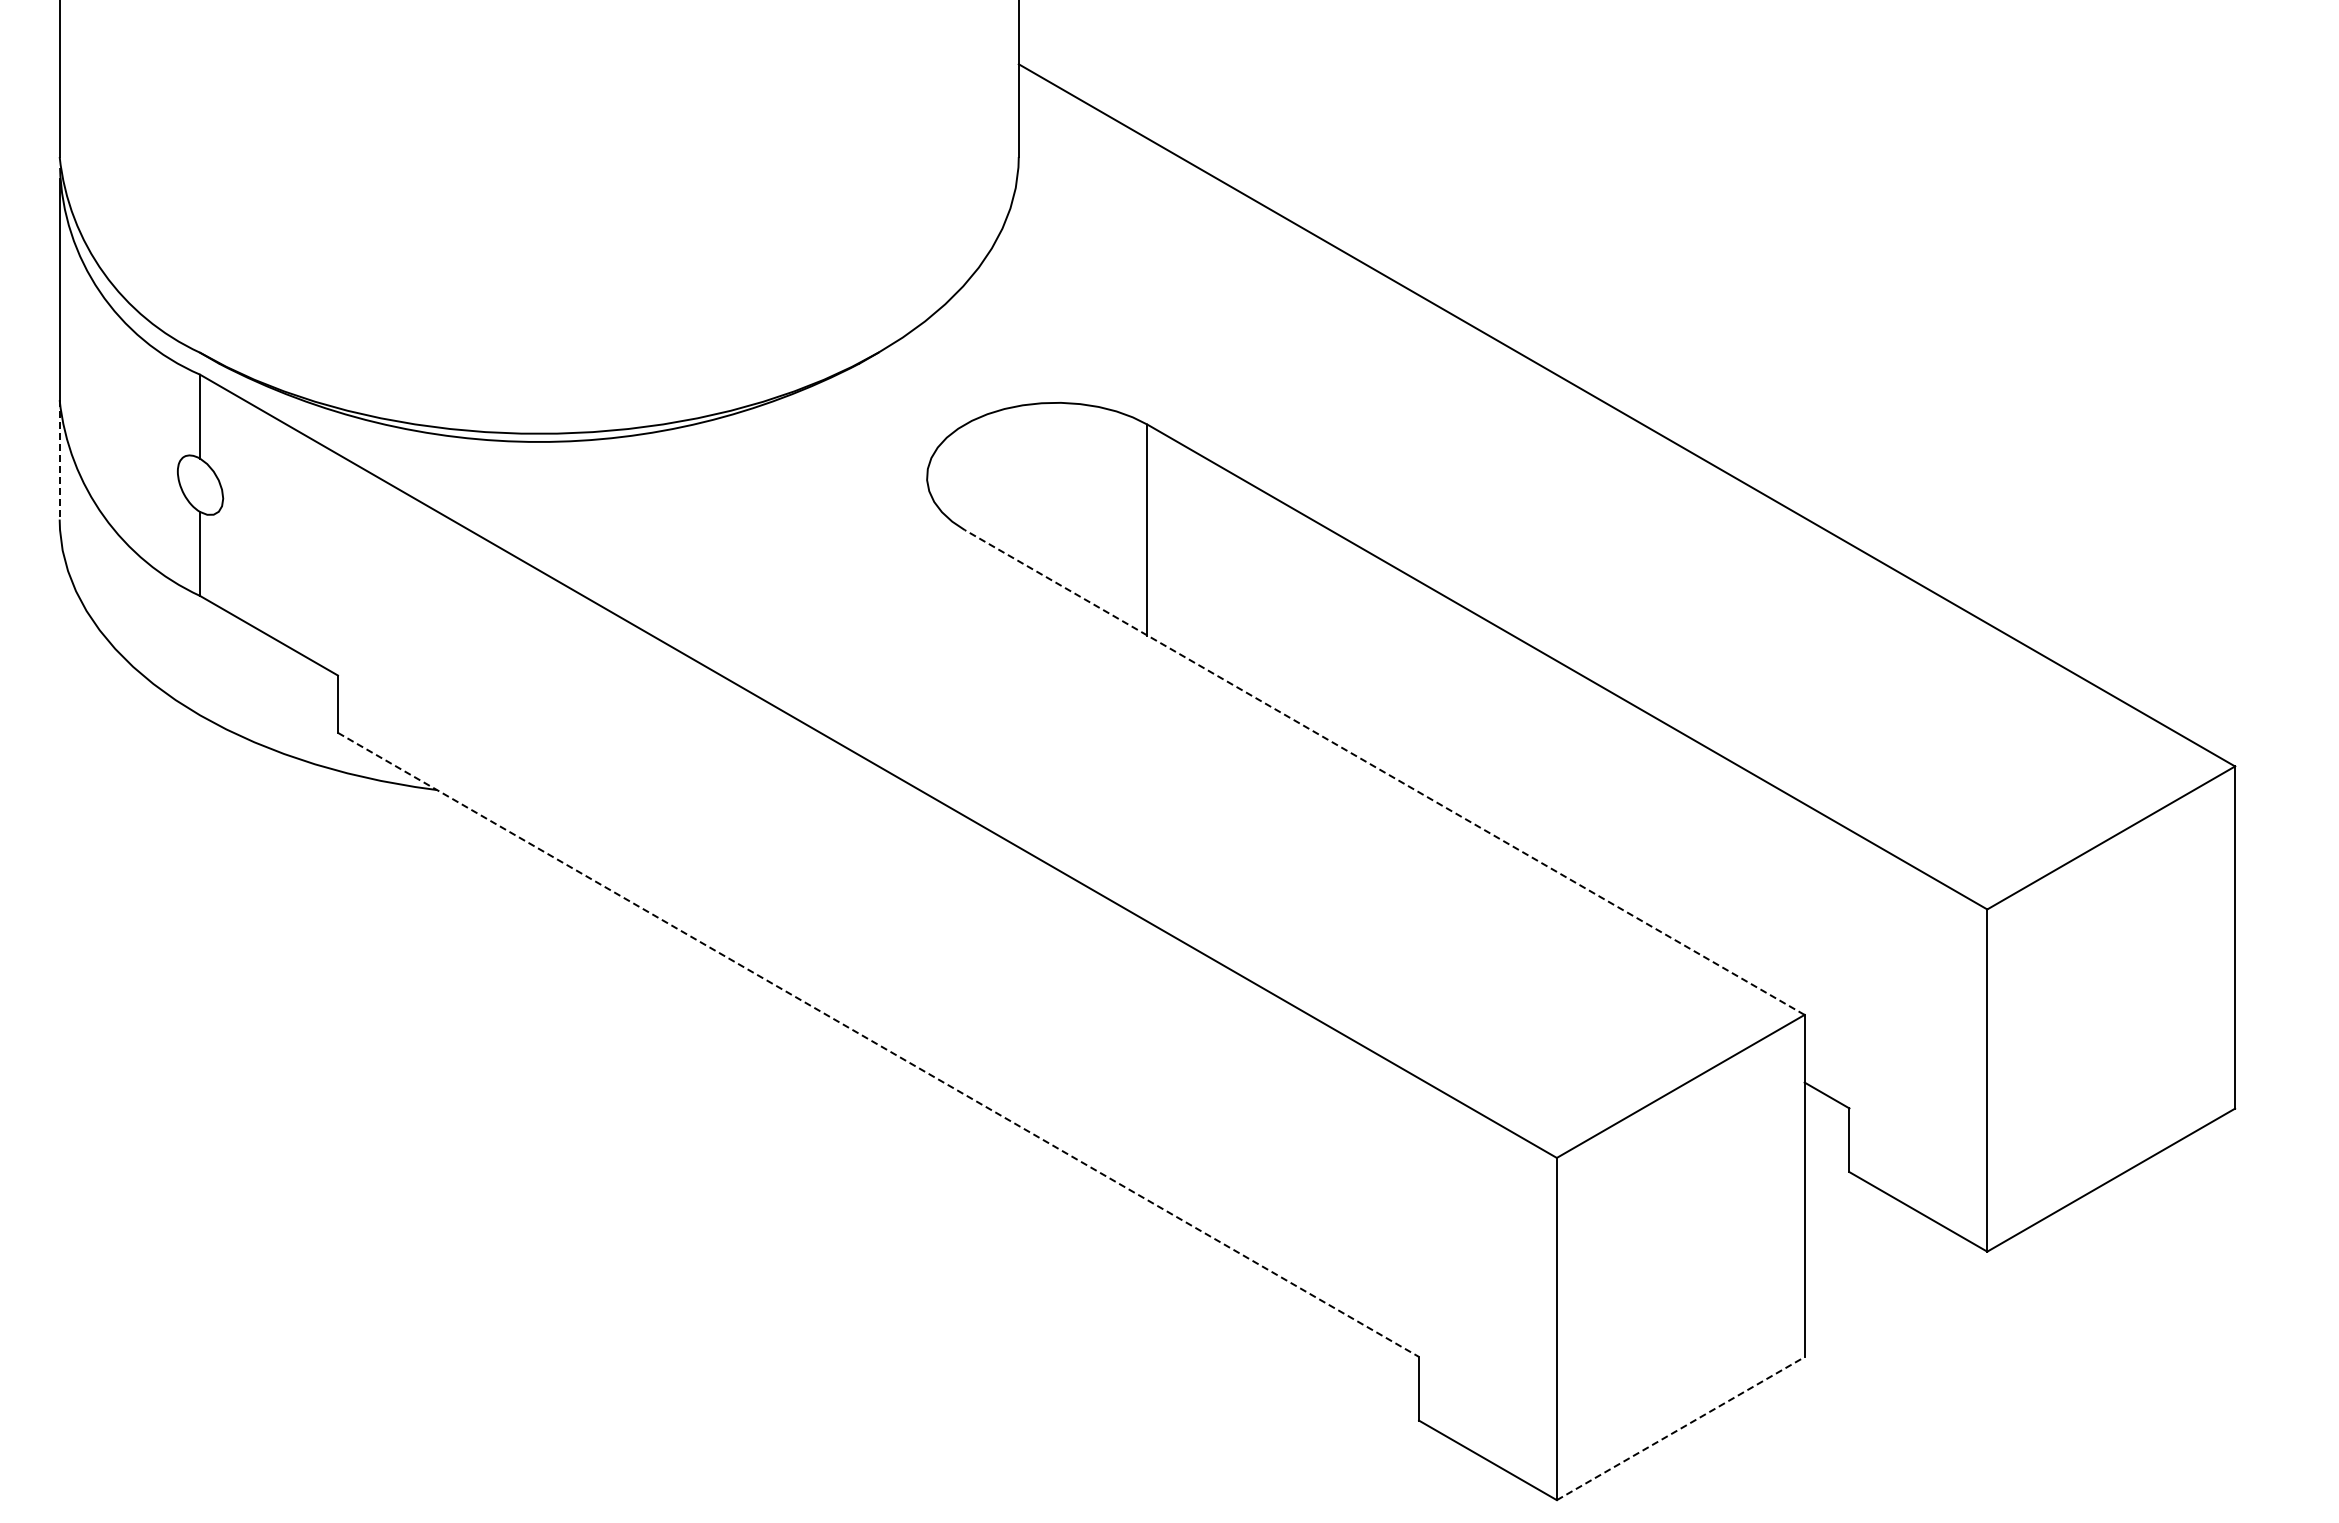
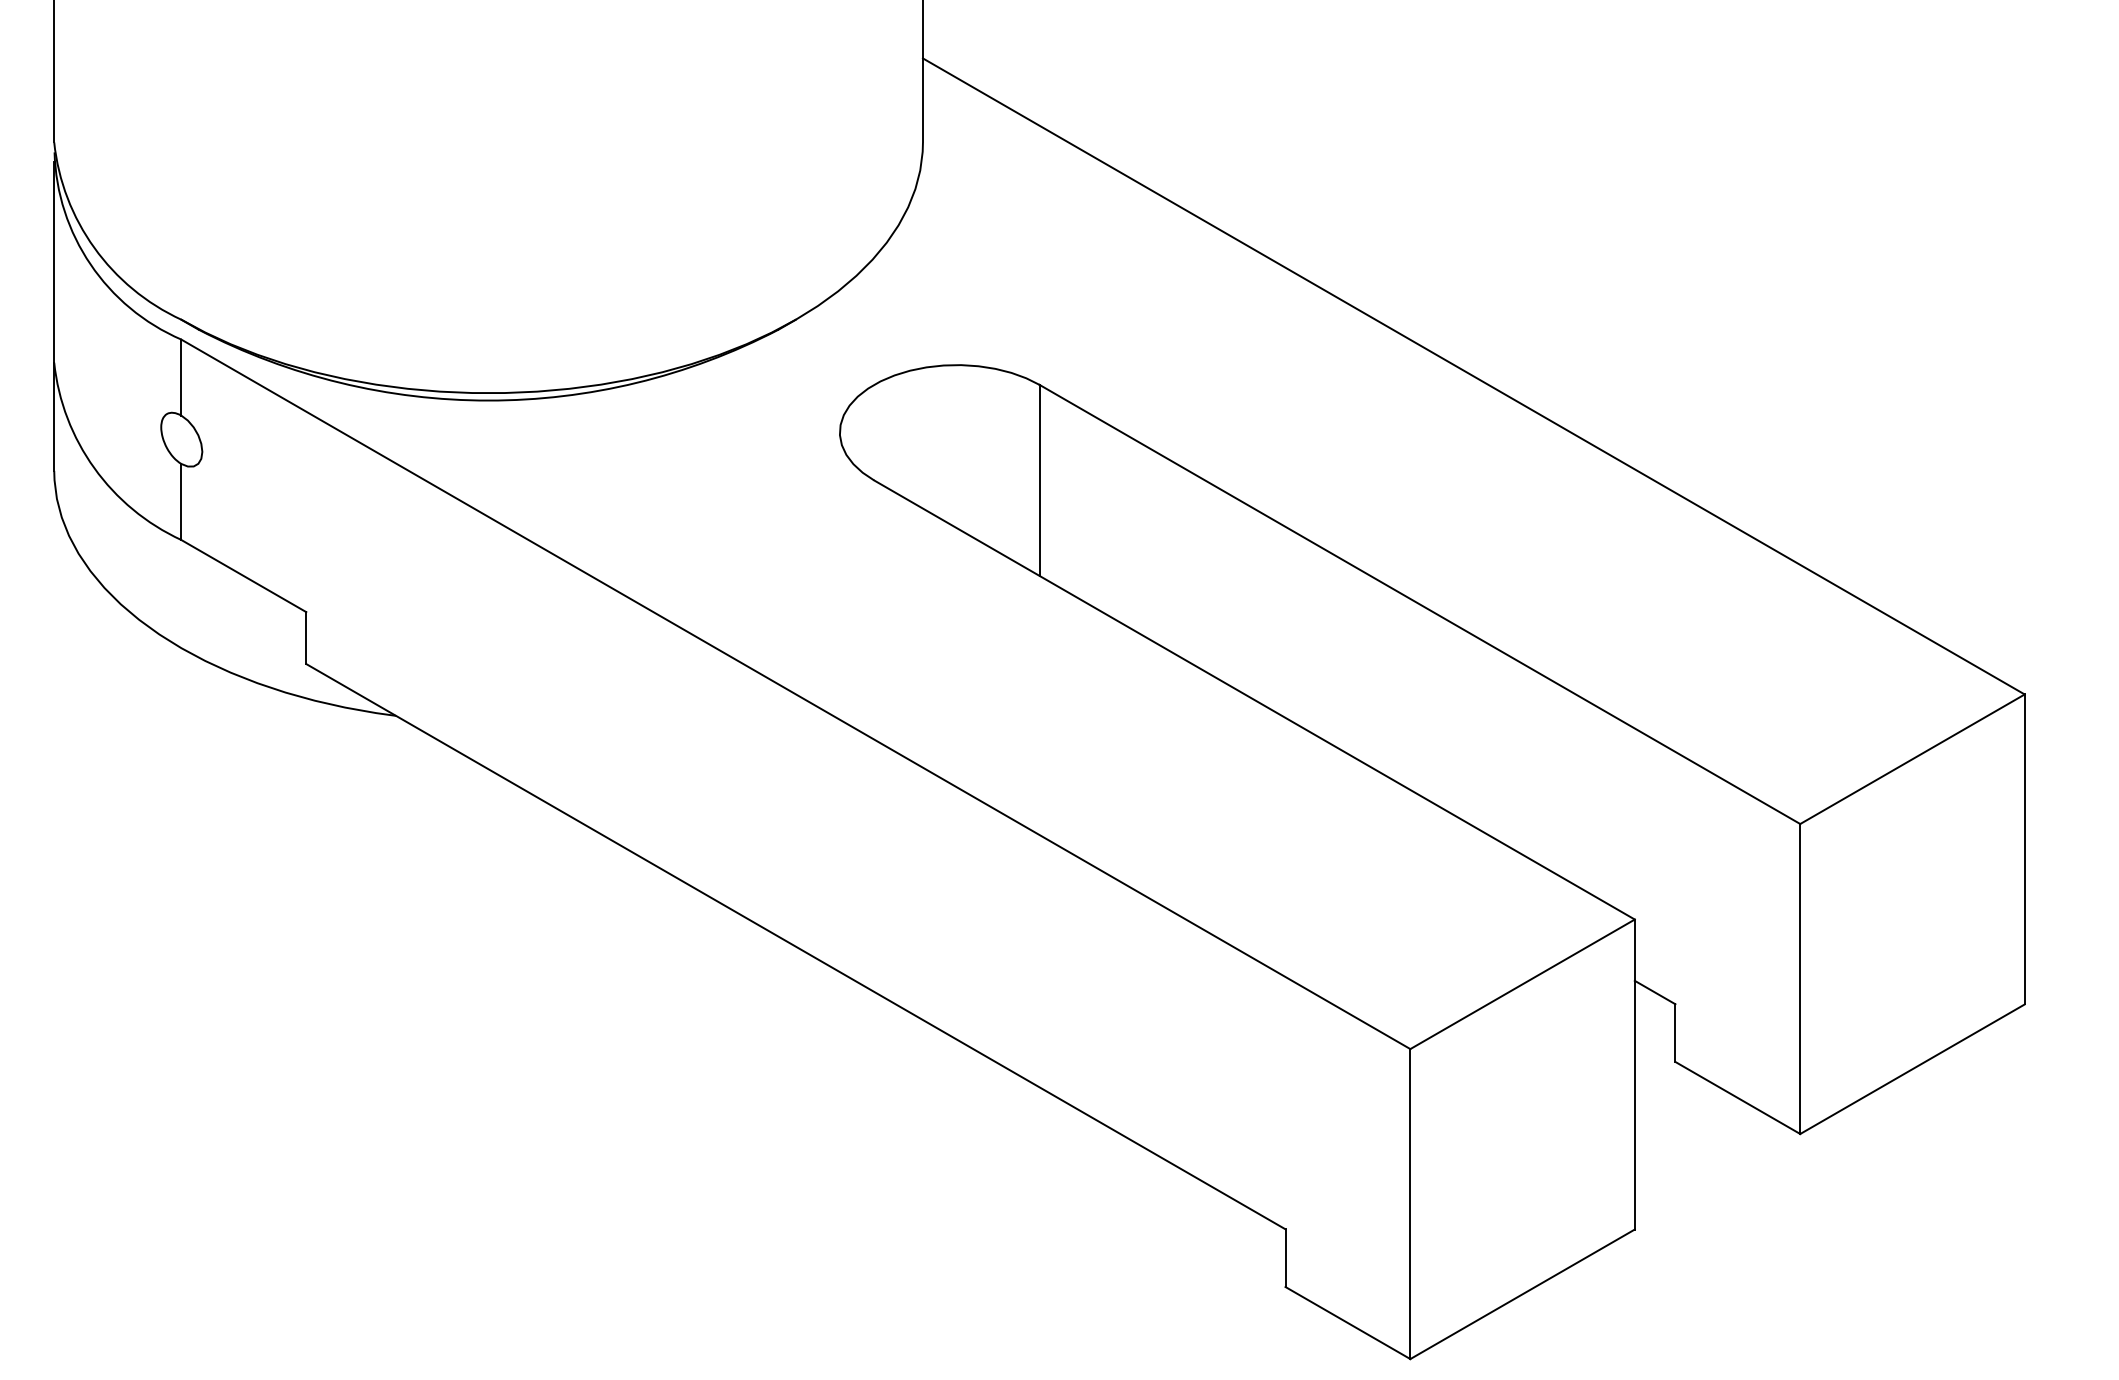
line: (59, 459) -> (54, 416), dashed -> solid
line: (1384, 772) -> (1254, 699), dashed -> solid
line: (878, 1045) -> (795, 947), dashed -> solid
line: (1681, 1428) -> (1523, 1294), dashed -> solid

